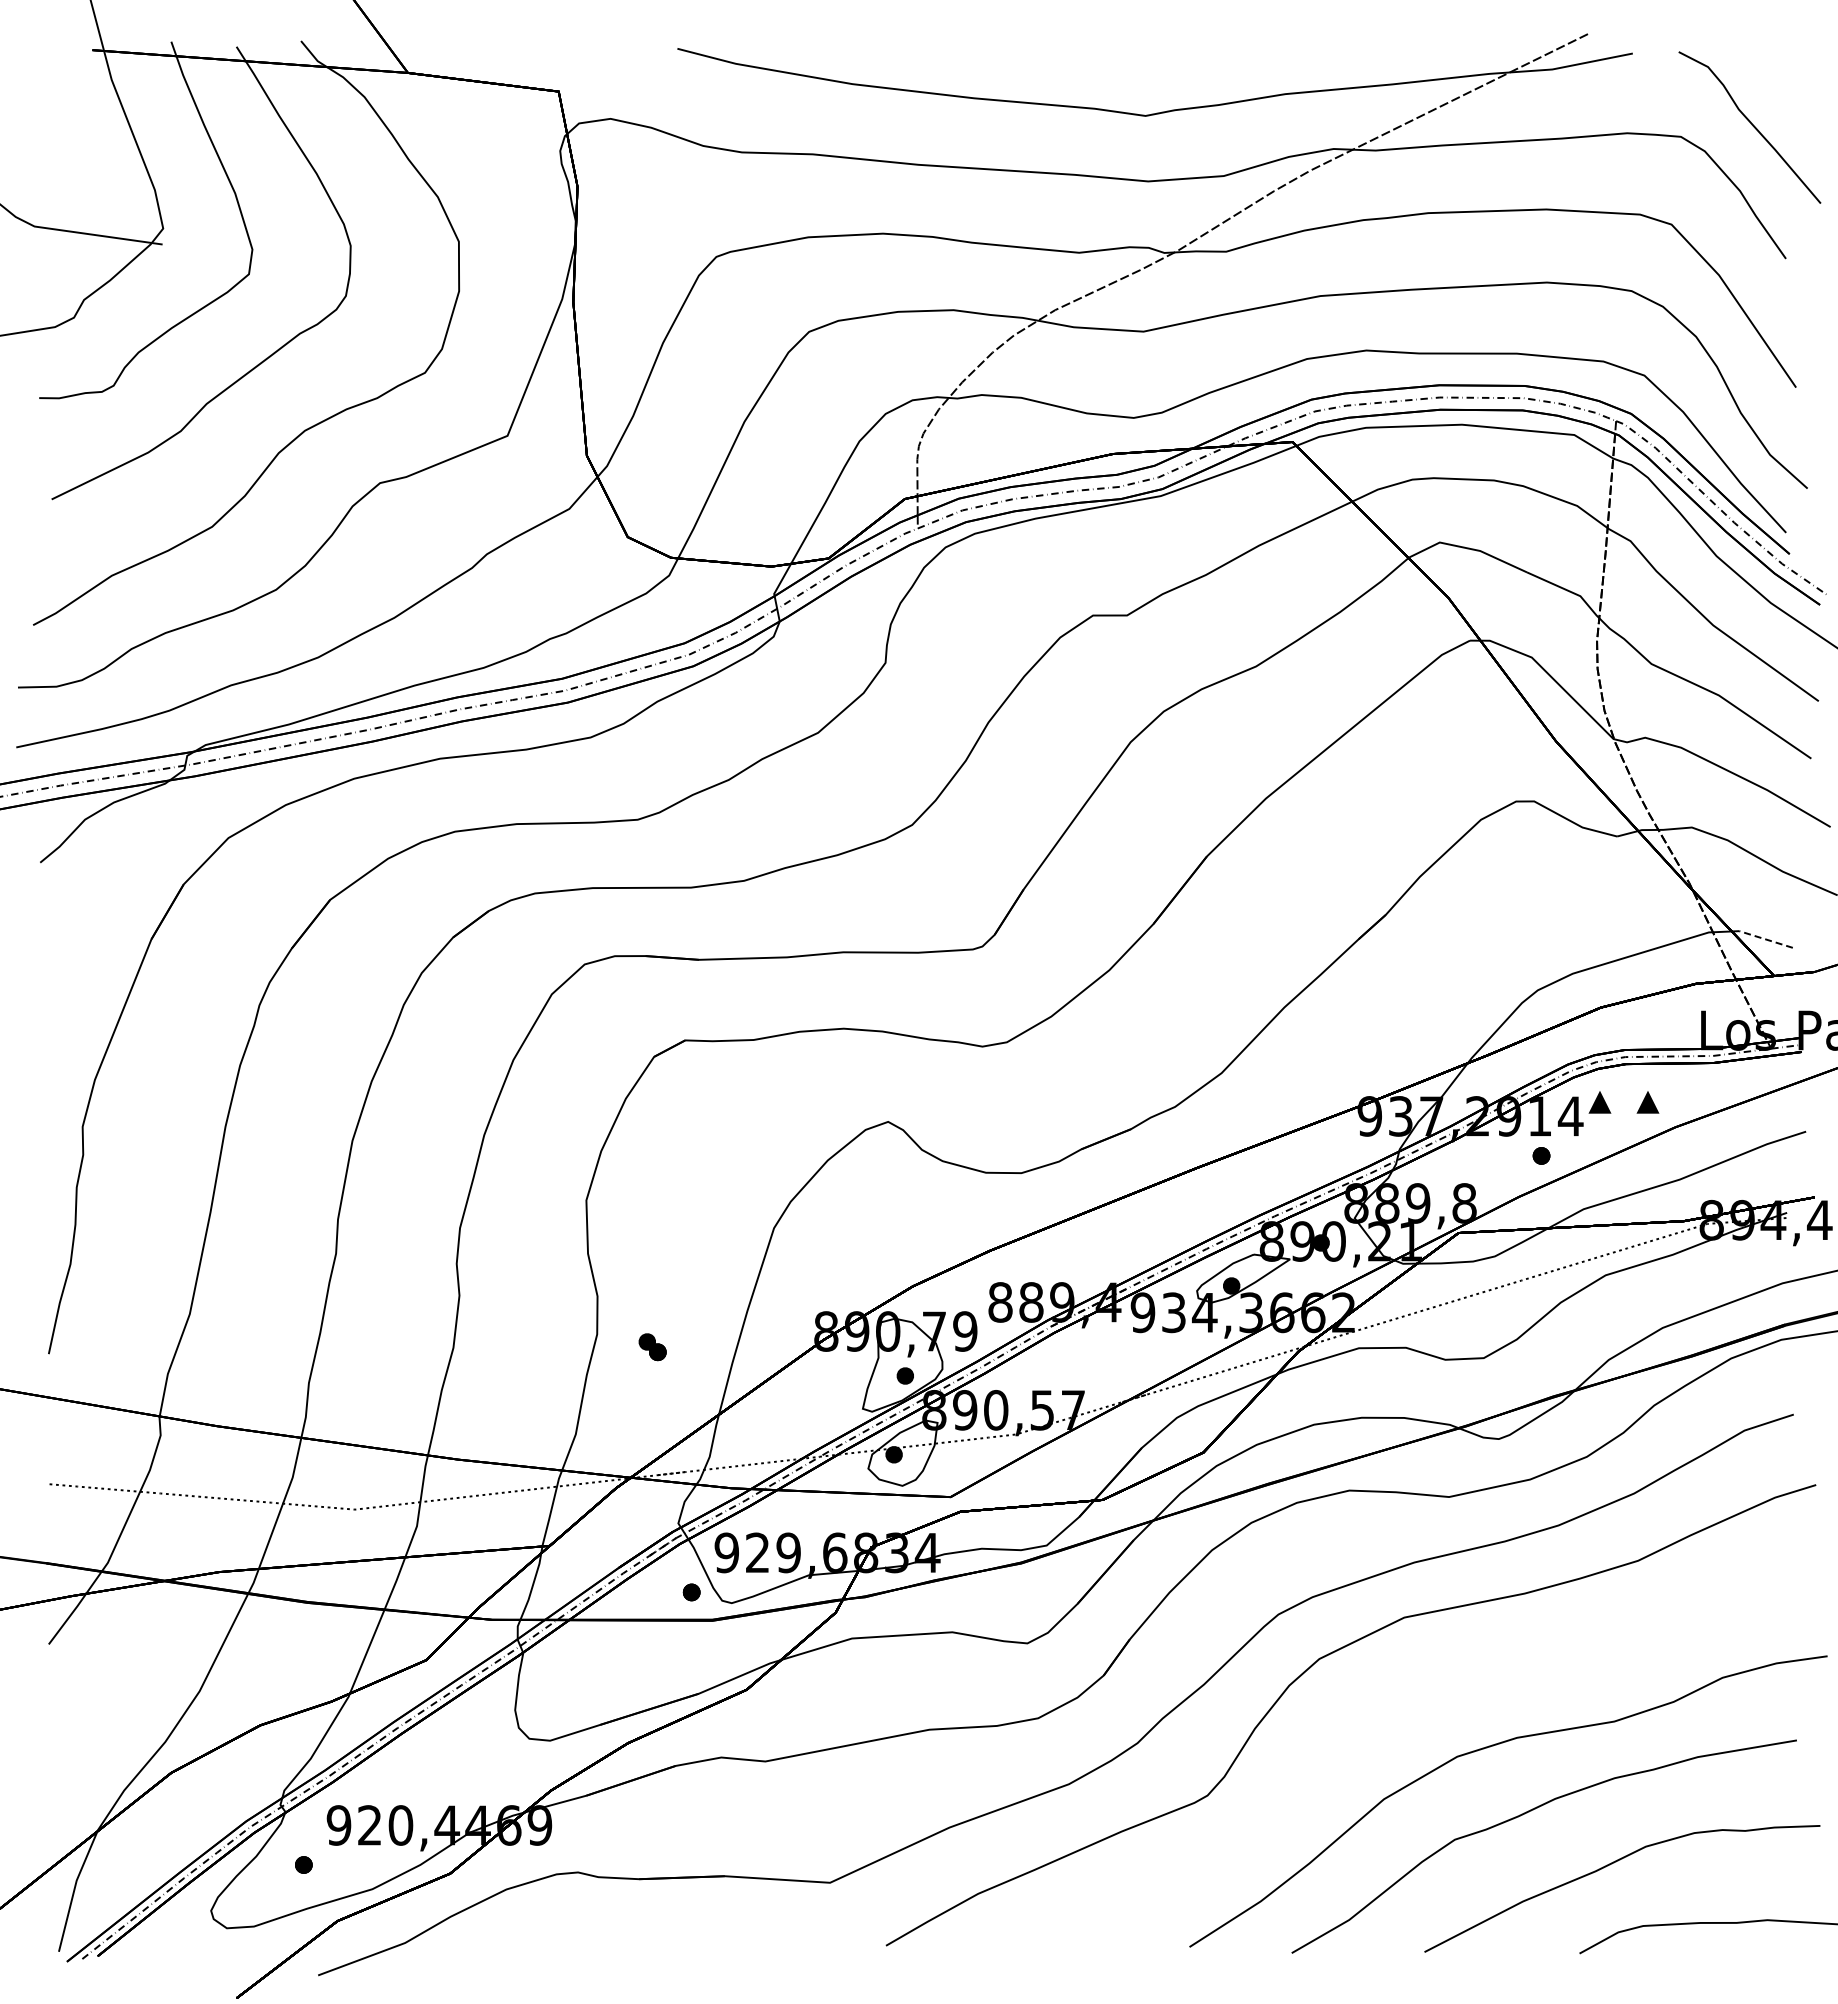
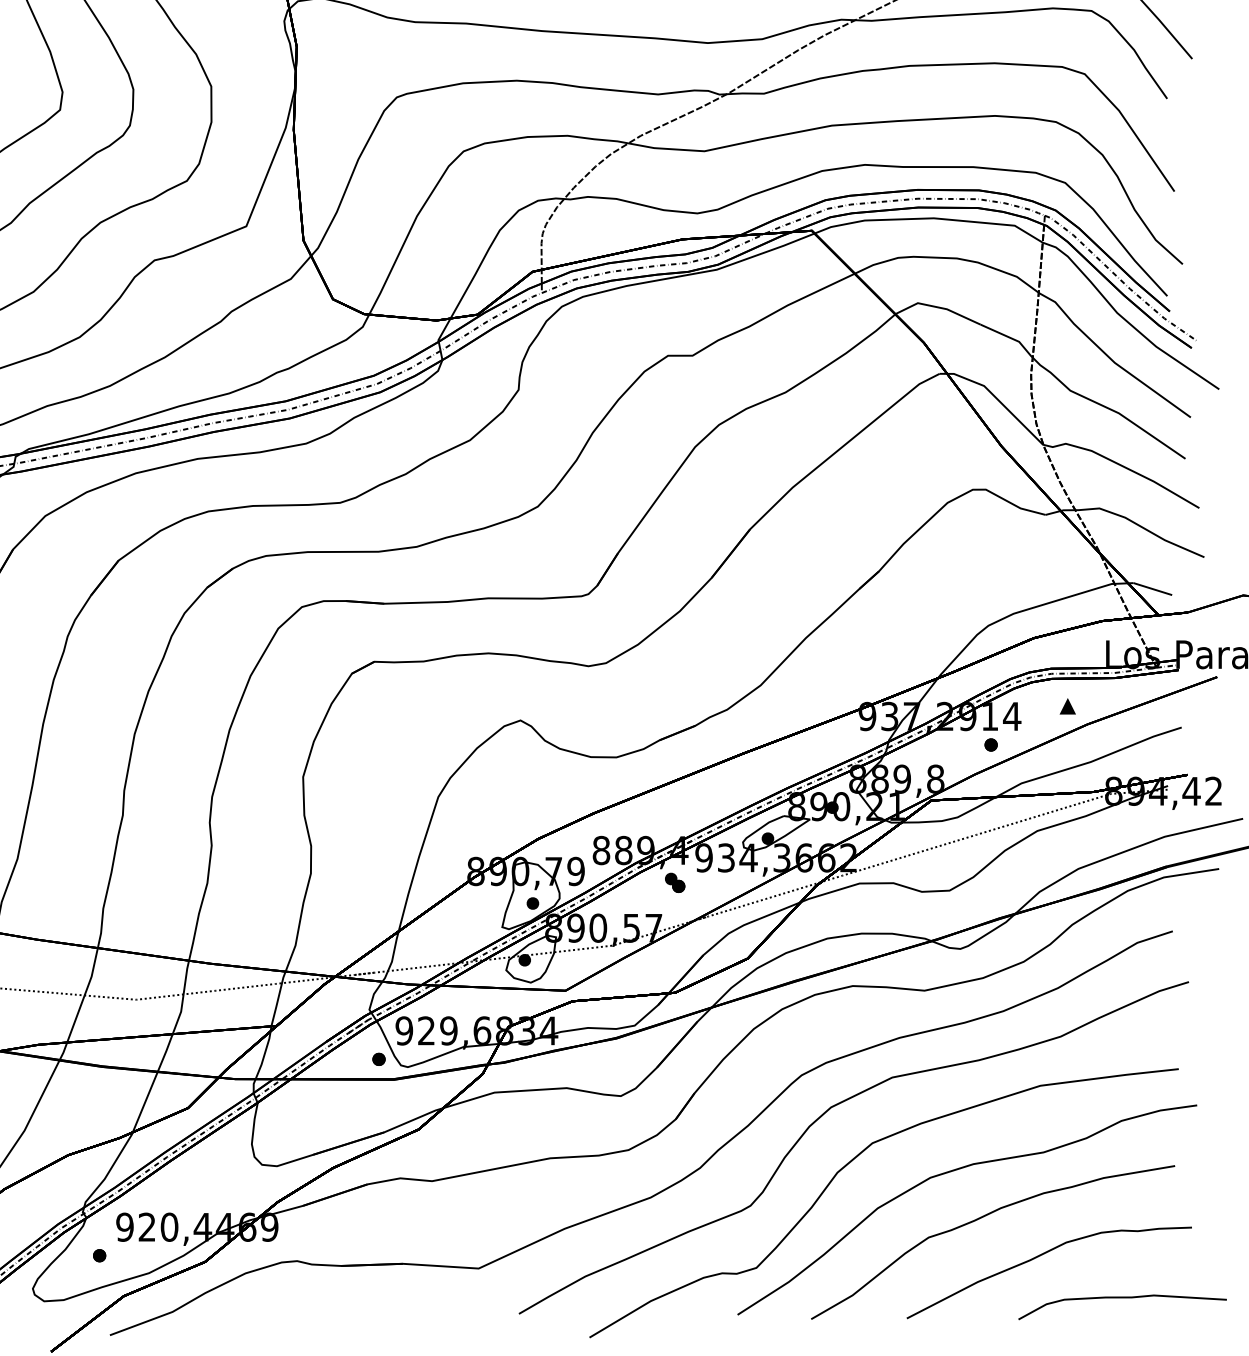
line: (1765, 939) -> (1152, 589), dashed -> solid
part: (1599, 1102) -> (1032, 706), removed
part: (652, 1347) -> (674, 882), moved
curve: (1344, 1737) -> (849, 1163), added

